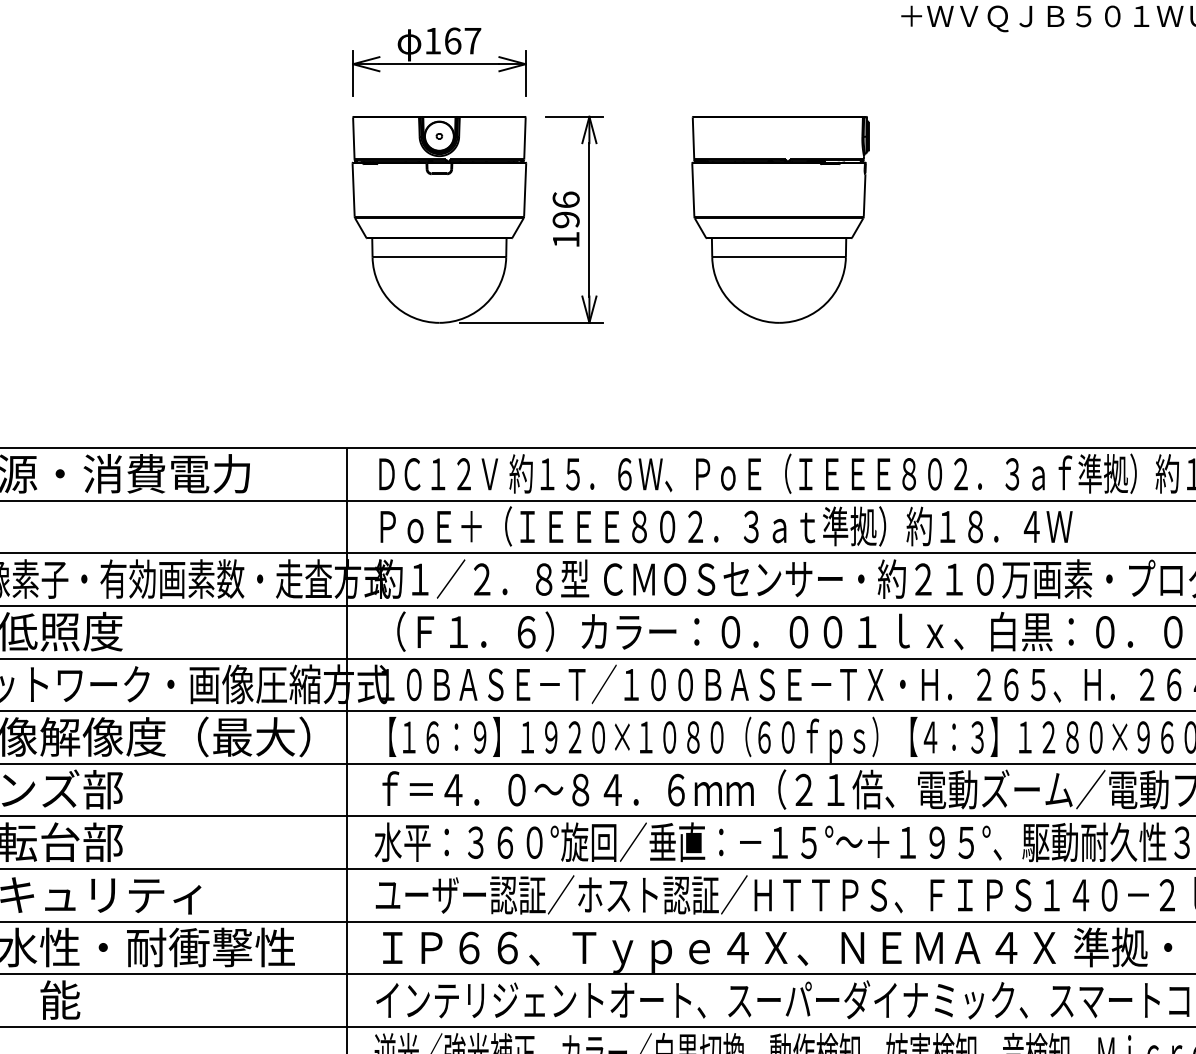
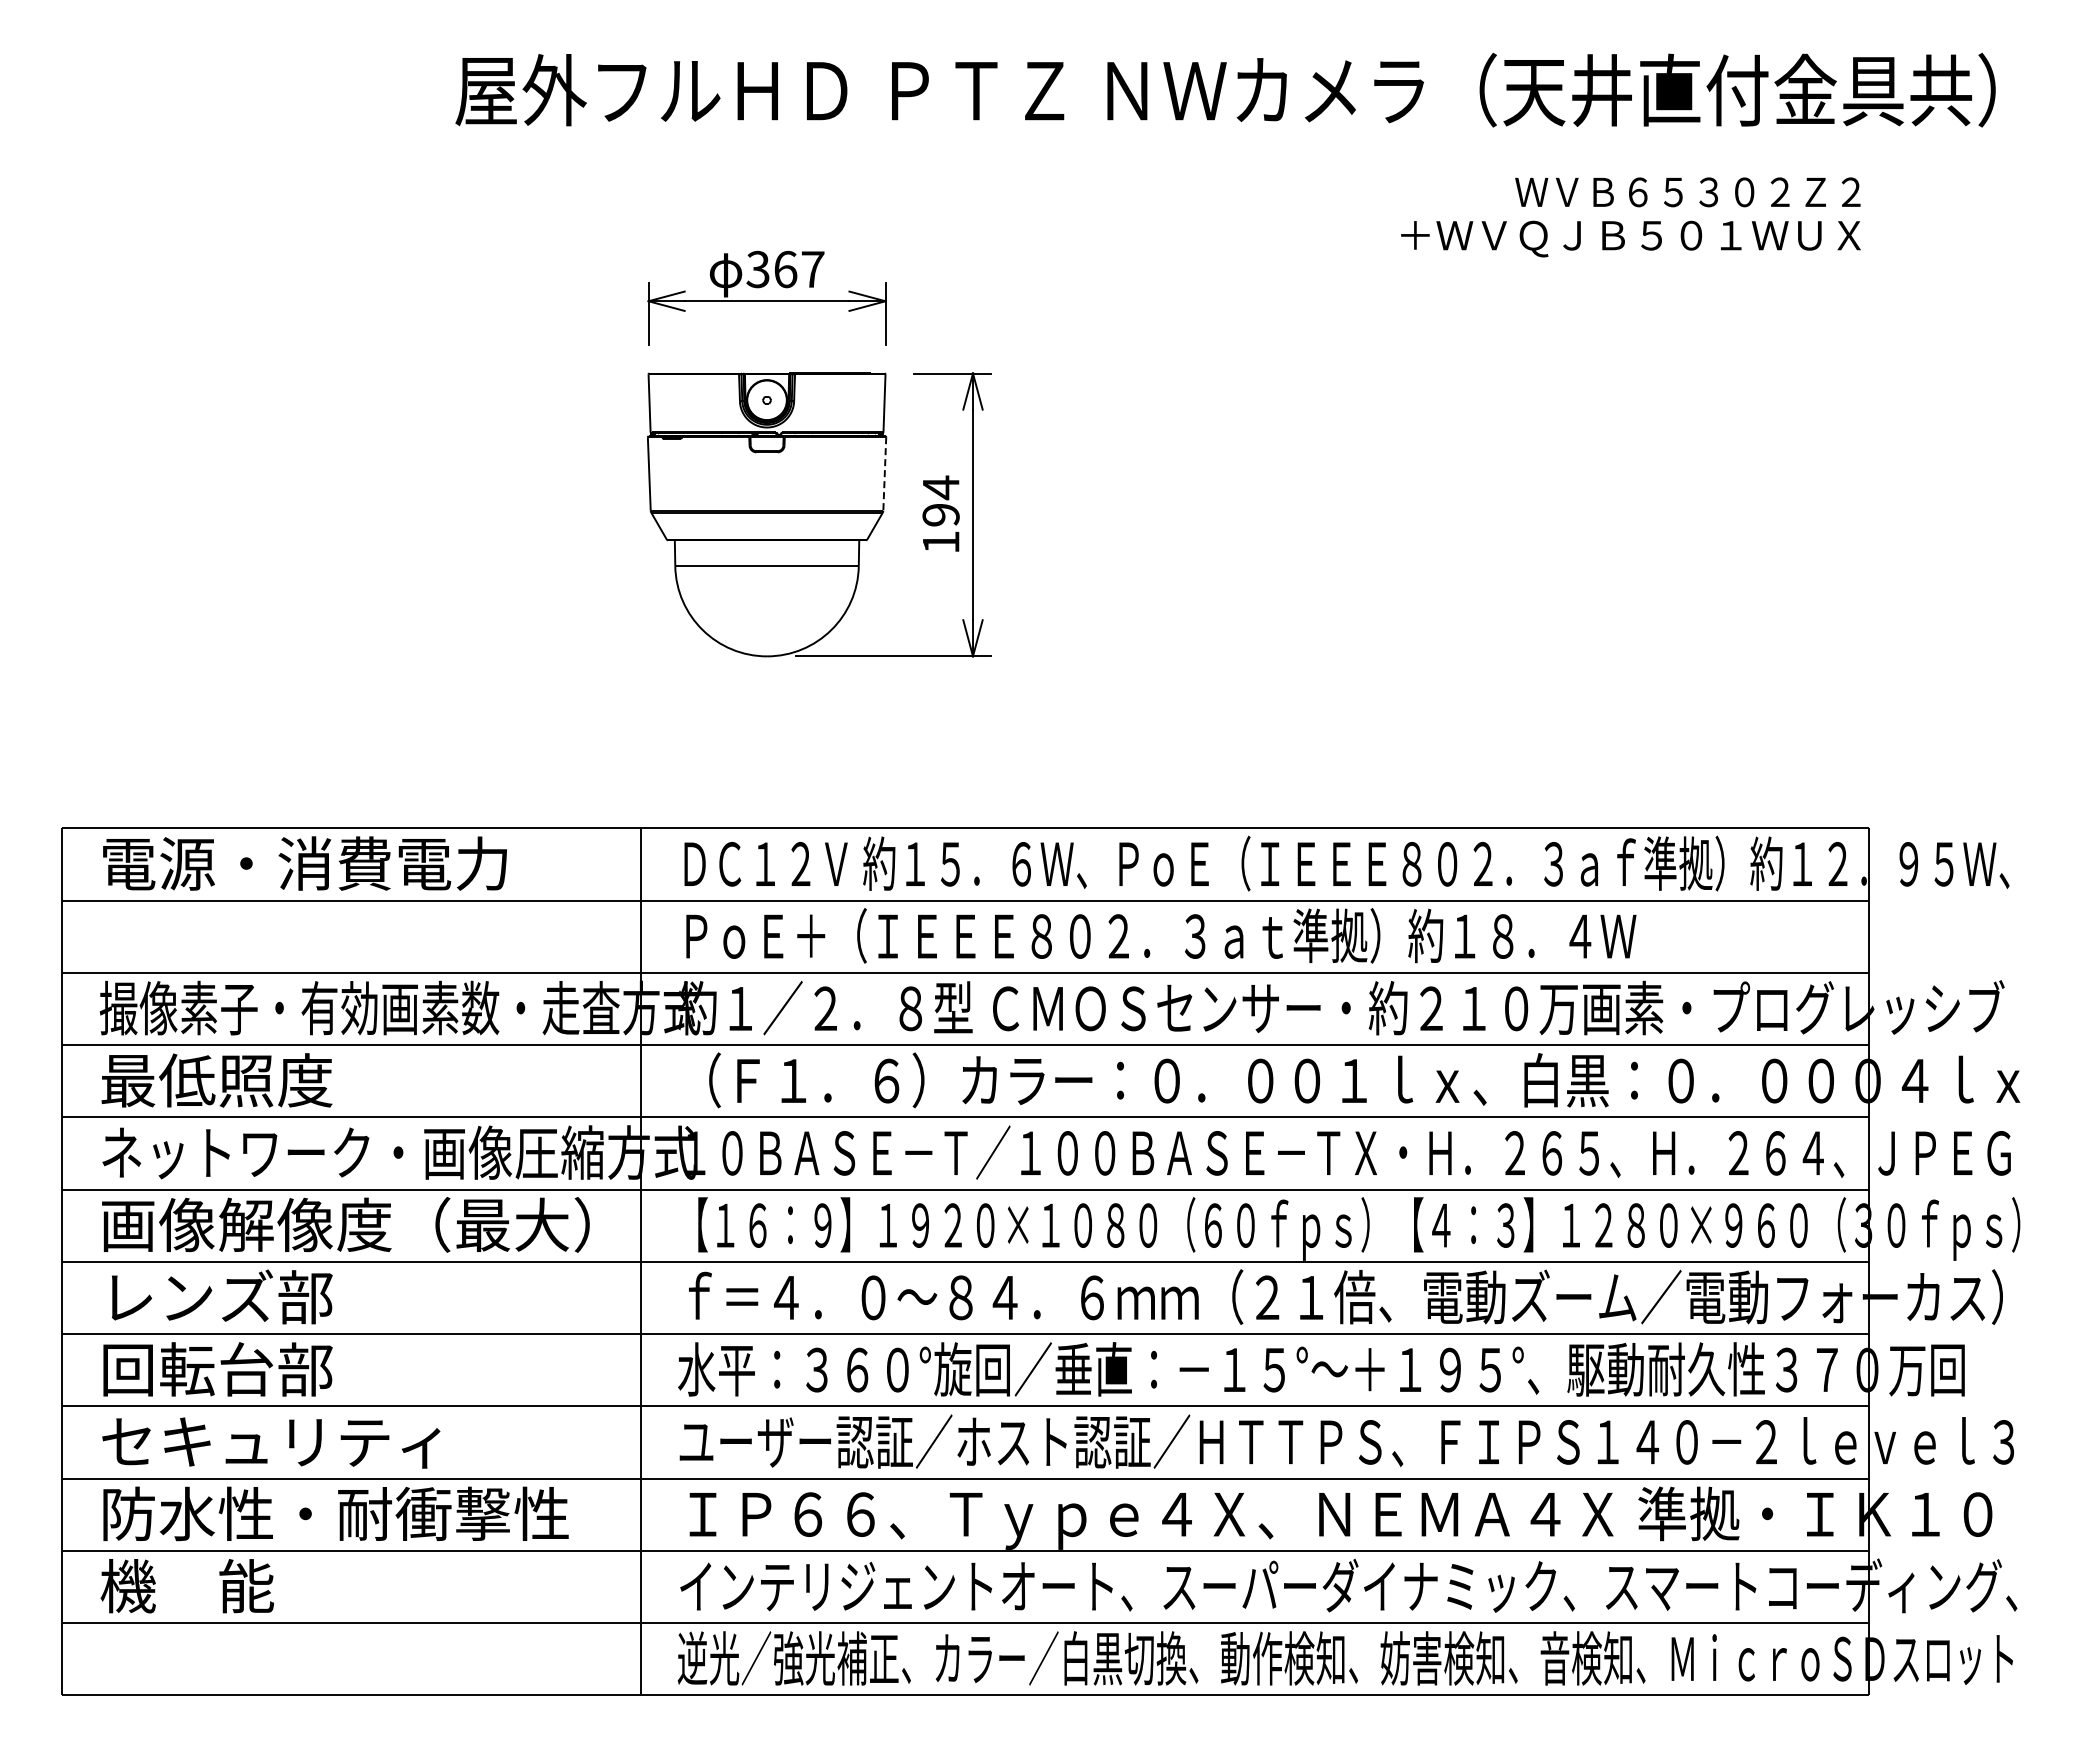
text: (432, 41) -> (757, 269), 167 -> 367
line: (524, 189) -> (884, 473), solid -> dashed
text: (565, 199) -> (940, 487), 196 -> 194
part: (779, 219) -> (1234, 514), removed

